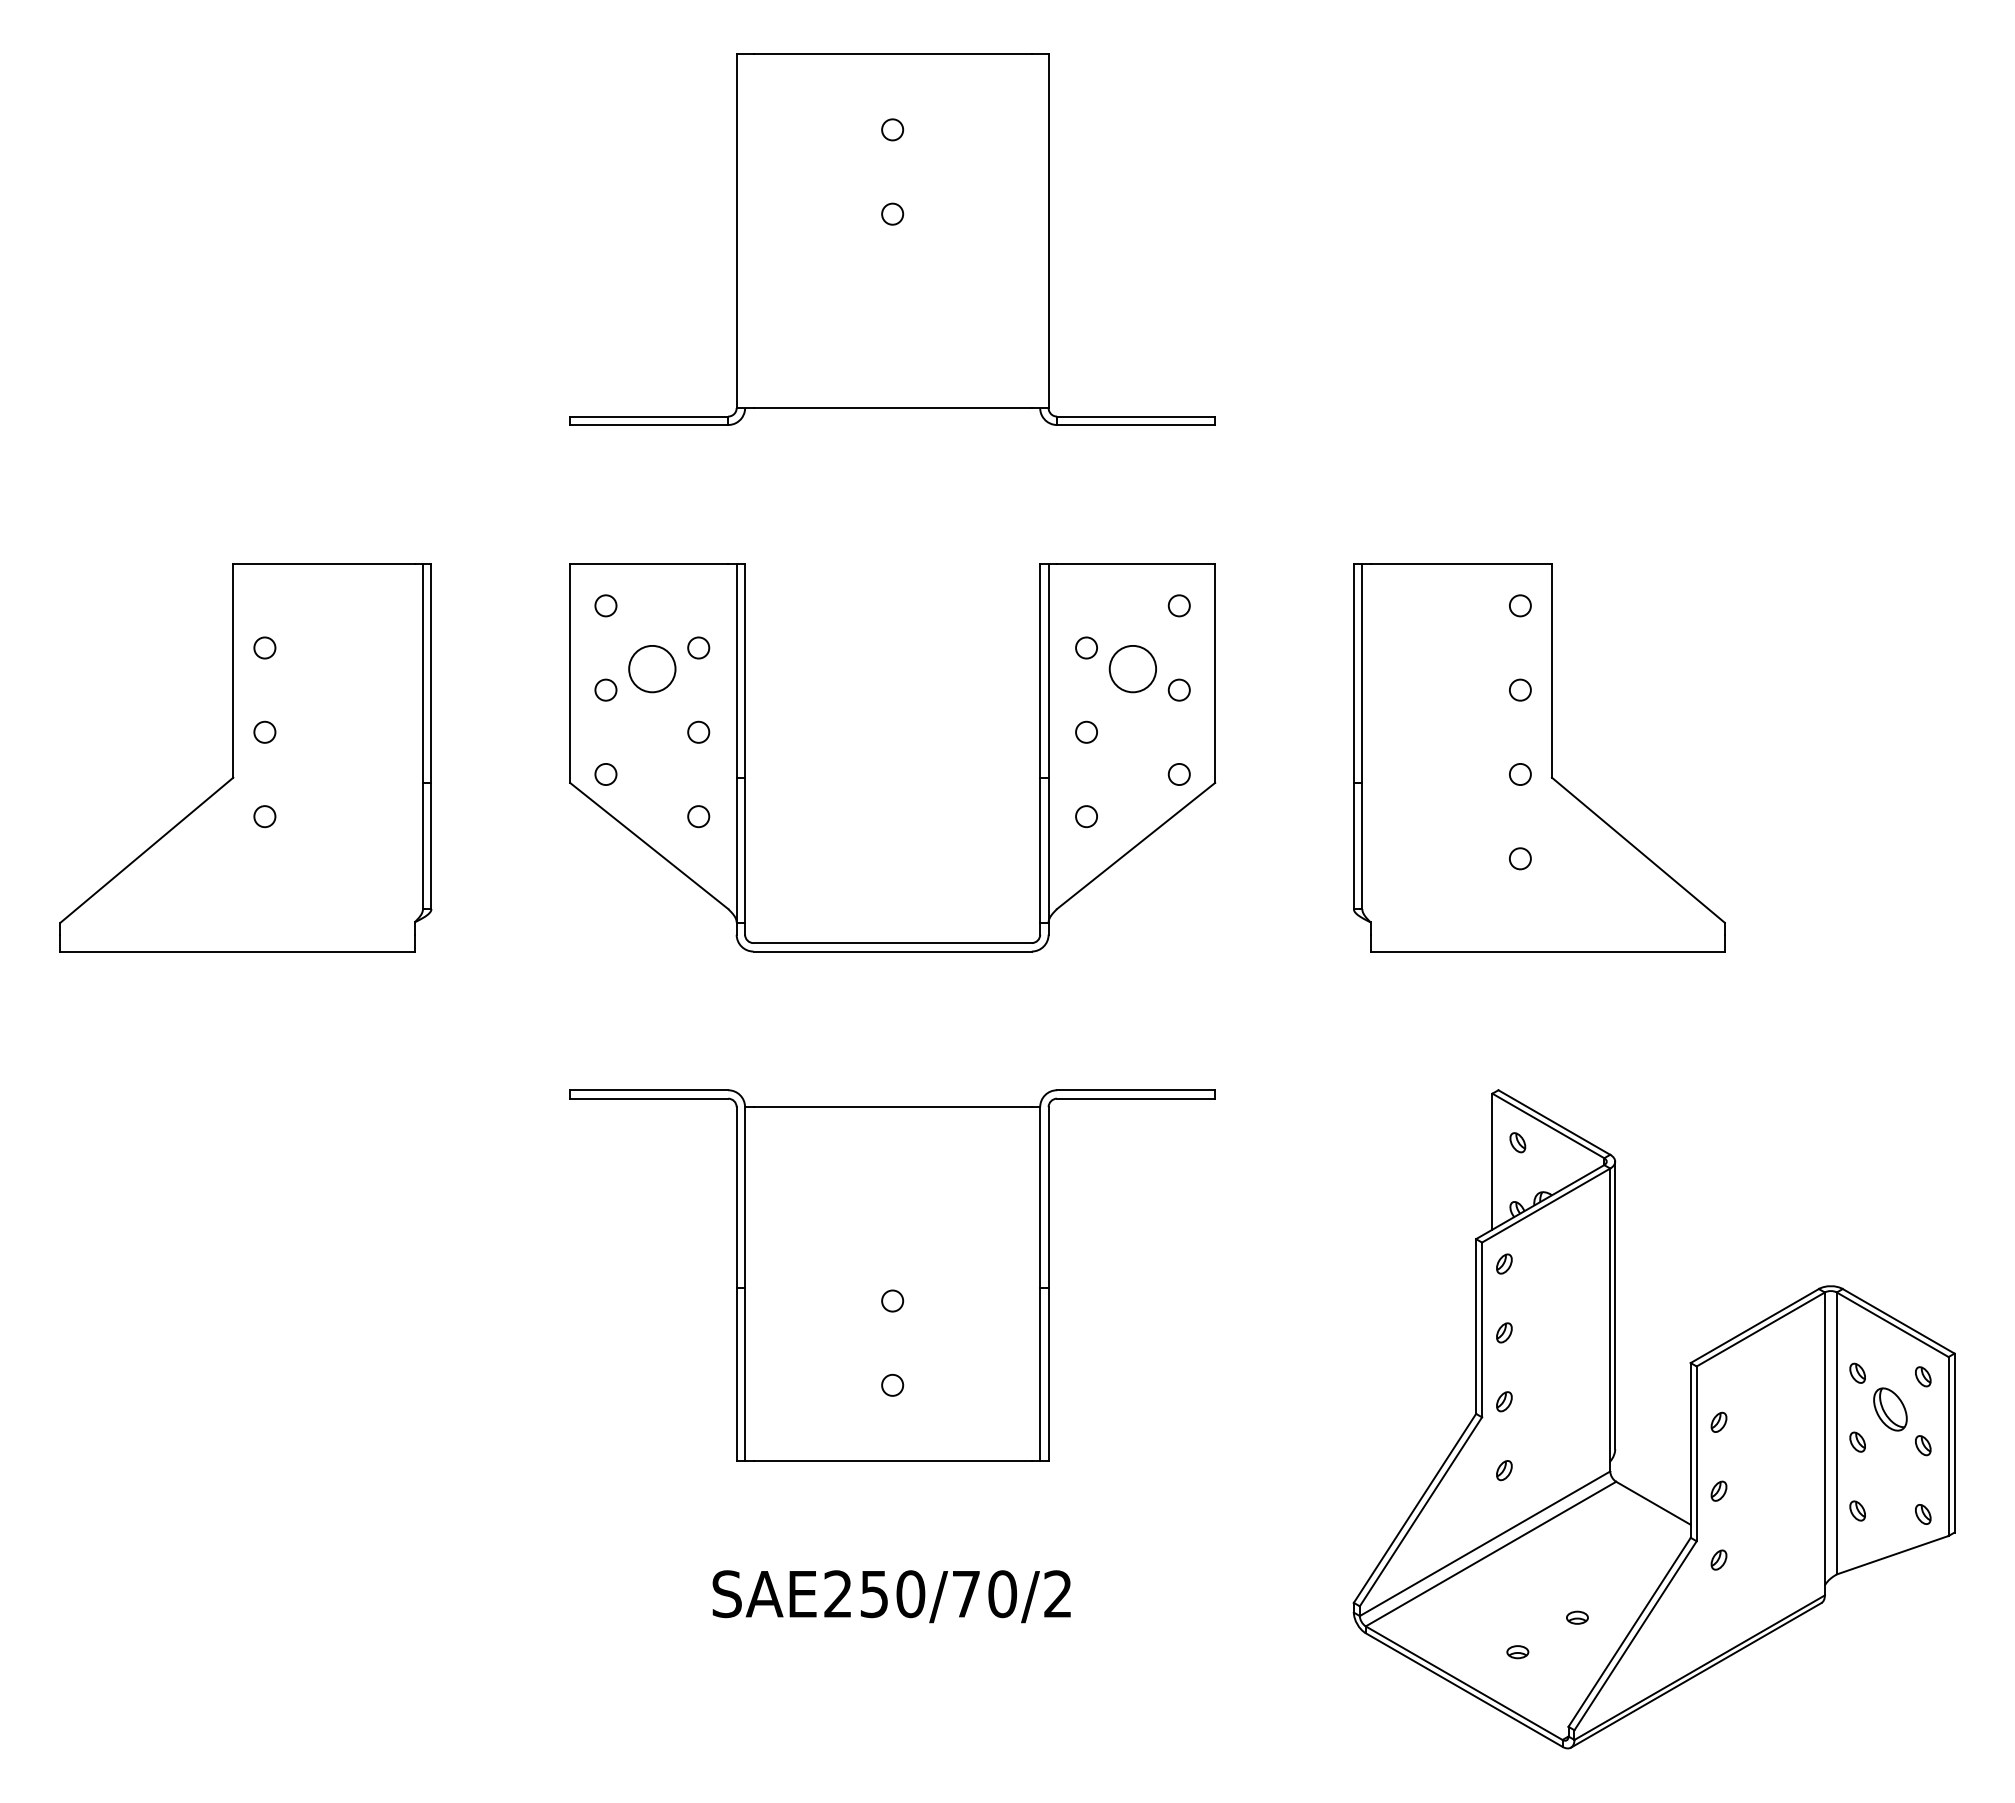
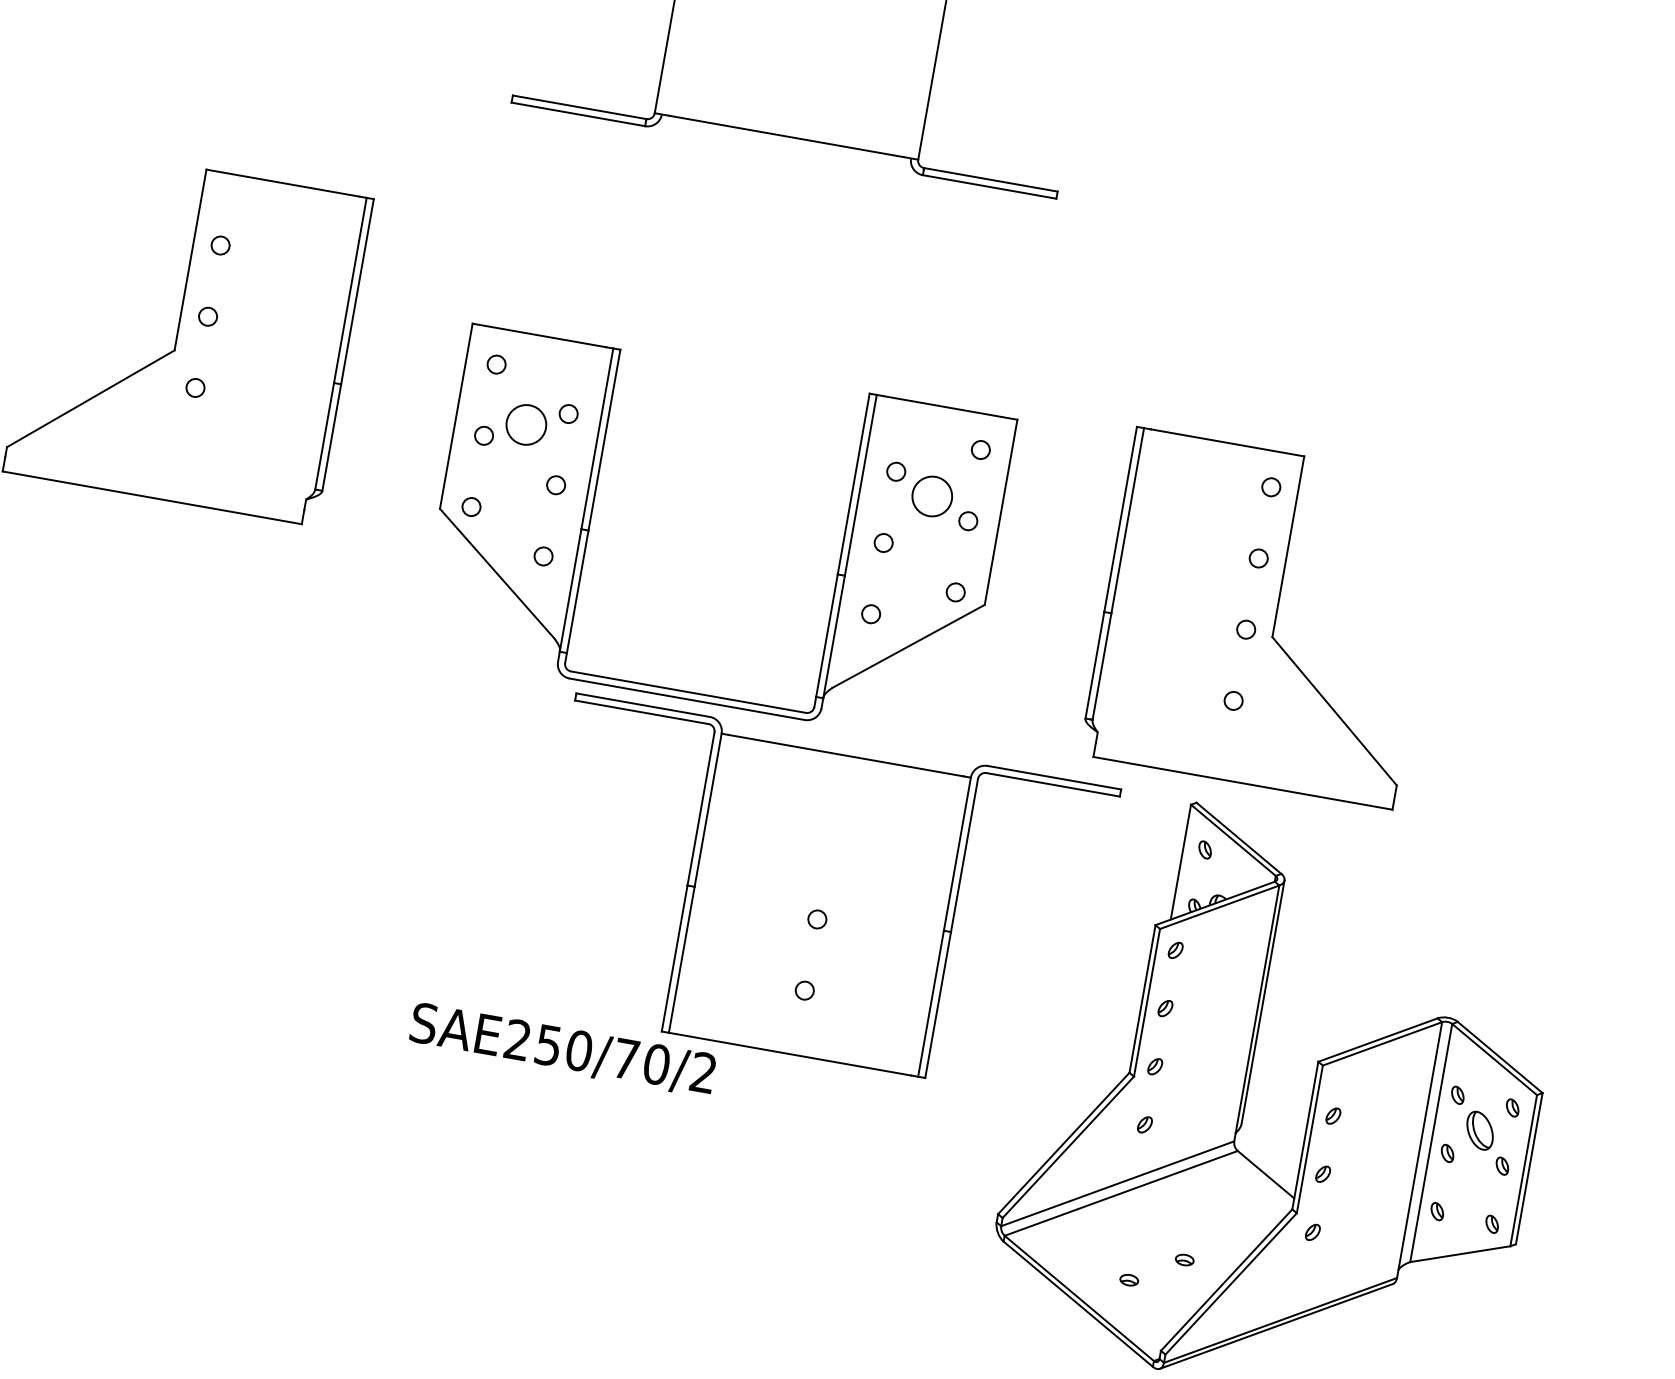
part: (745, 757) -> (591, 513), moved
part: (1539, 757) -> (1264, 618), moved
part: (892, 1275) -> (821, 897), moved
text: (891, 1596) -> (562, 1049), moved

